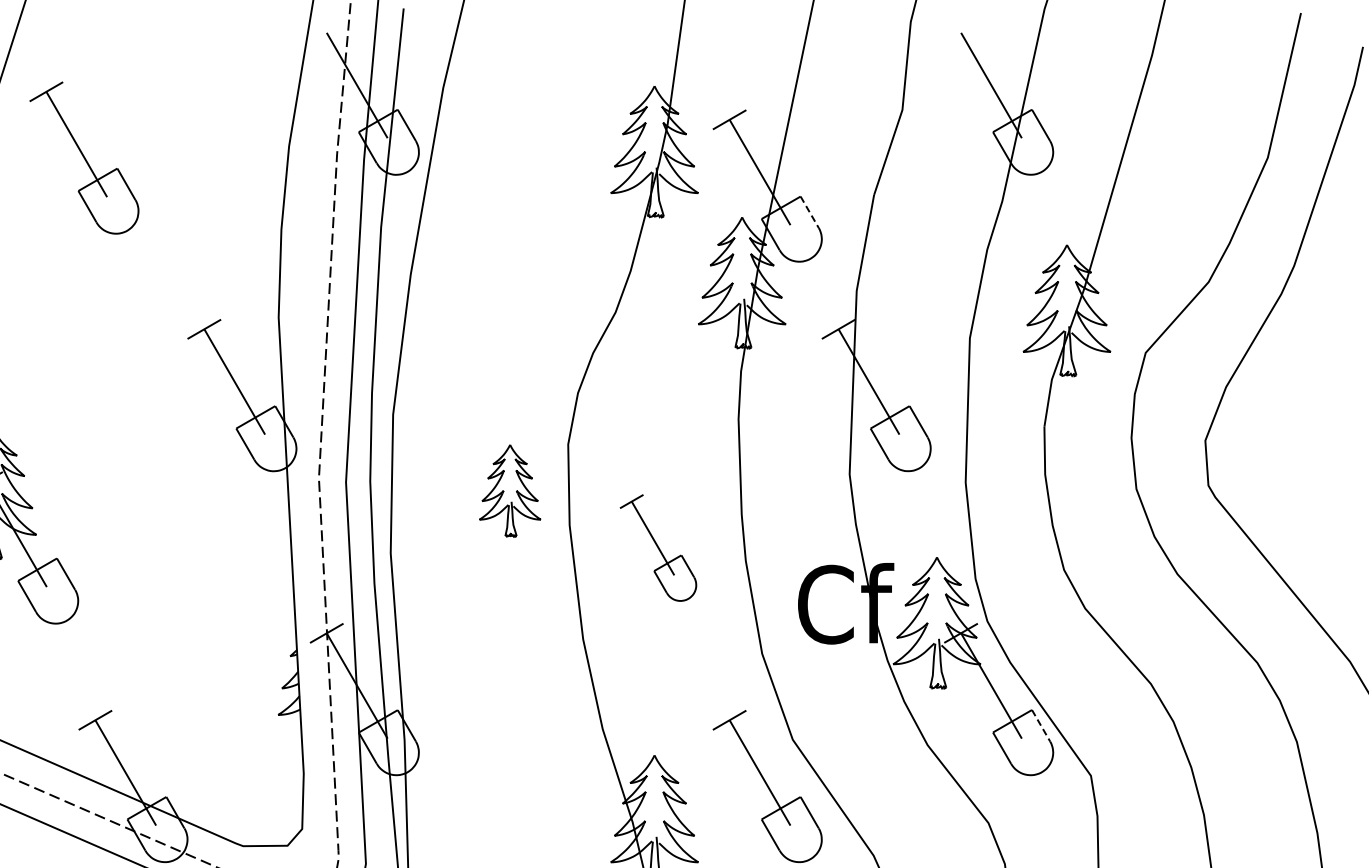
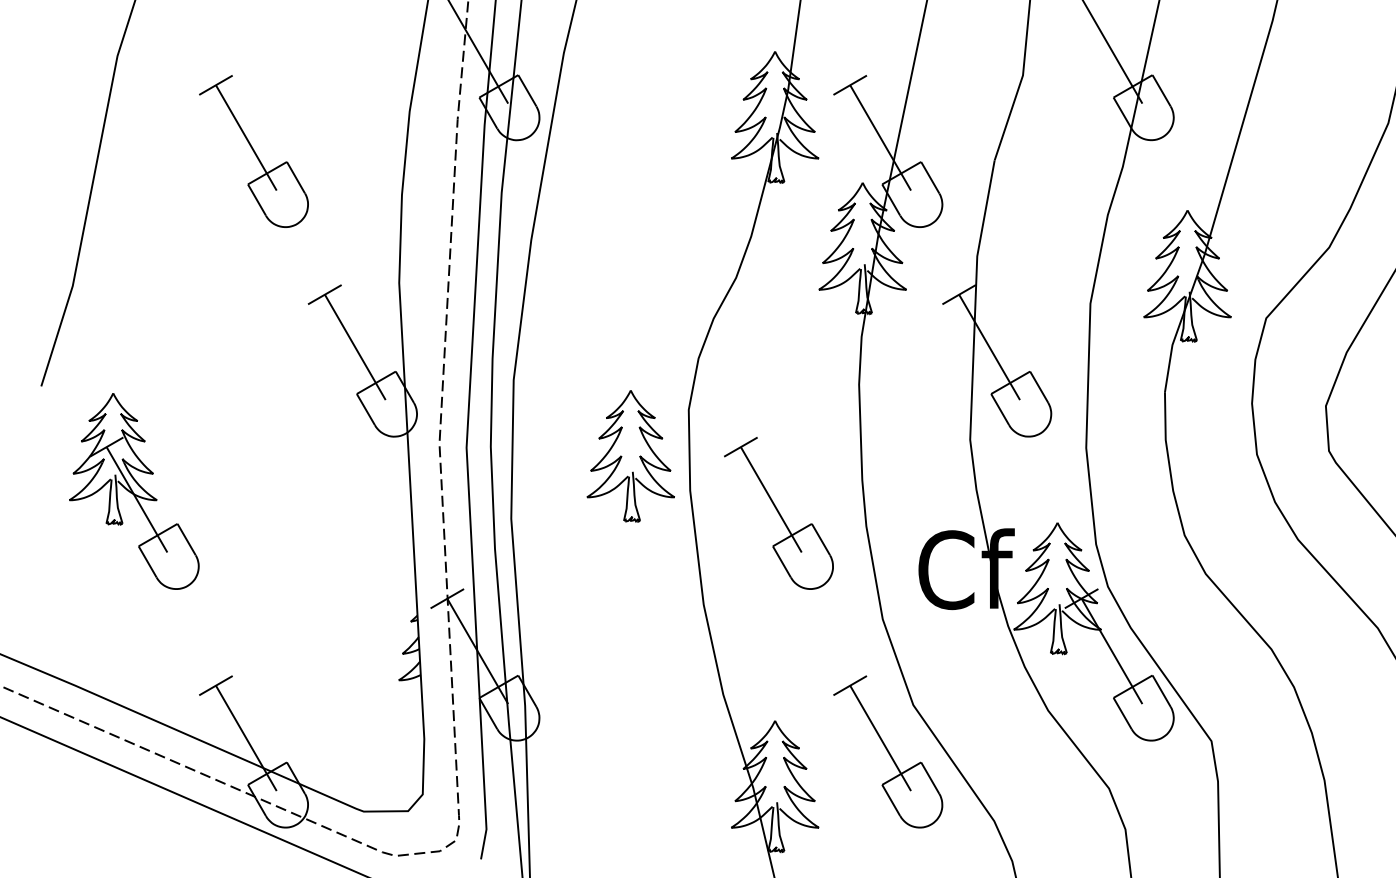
part: (83, 158) -> (253, 151), moved
line: (809, 213) -> (930, 178), dashed -> solid
part: (509, 491) -> (630, 456), size x1.43
part: (657, 548) -> (778, 513), size x1.43
line: (1040, 726) -> (1161, 691), dashed -> solid

